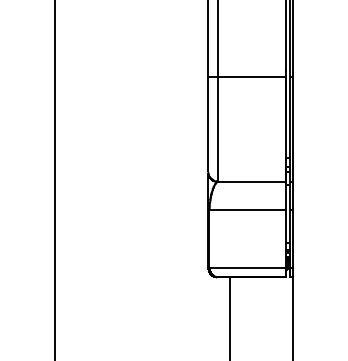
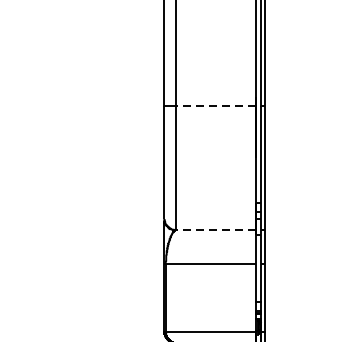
line: (251, 76) -> (215, 105), solid -> dashed
line: (251, 181) -> (215, 229), solid -> dashed

